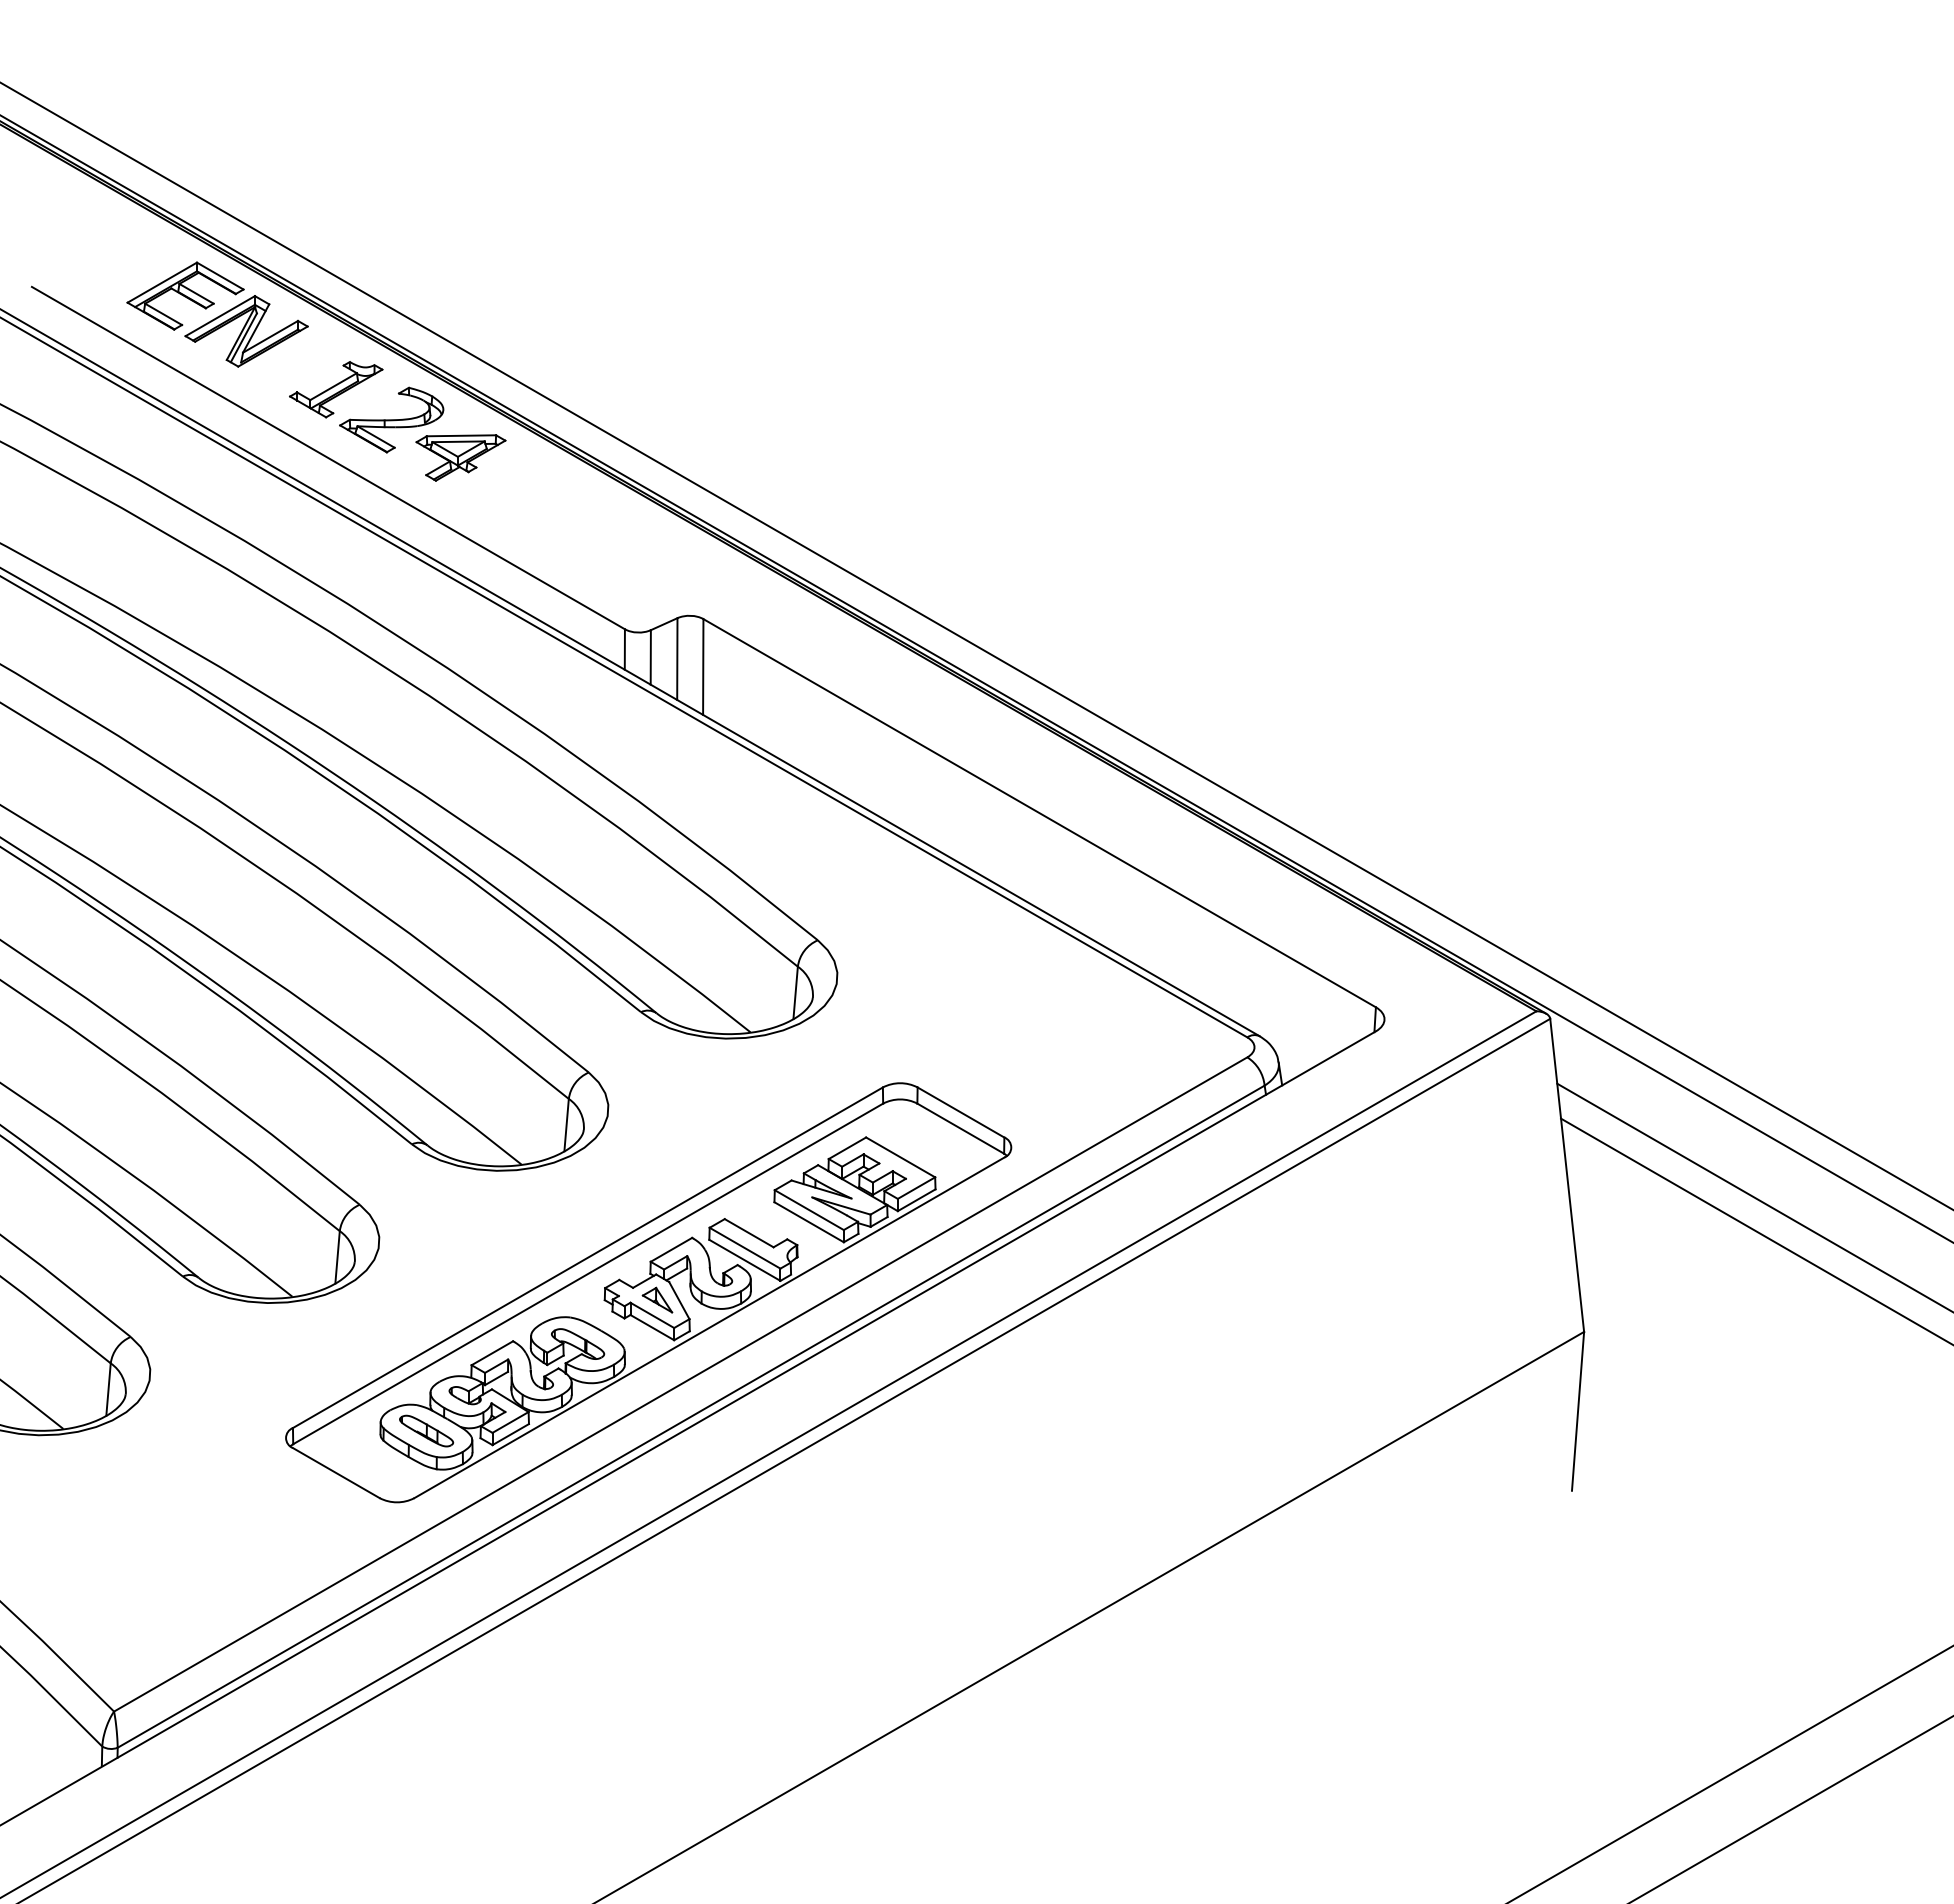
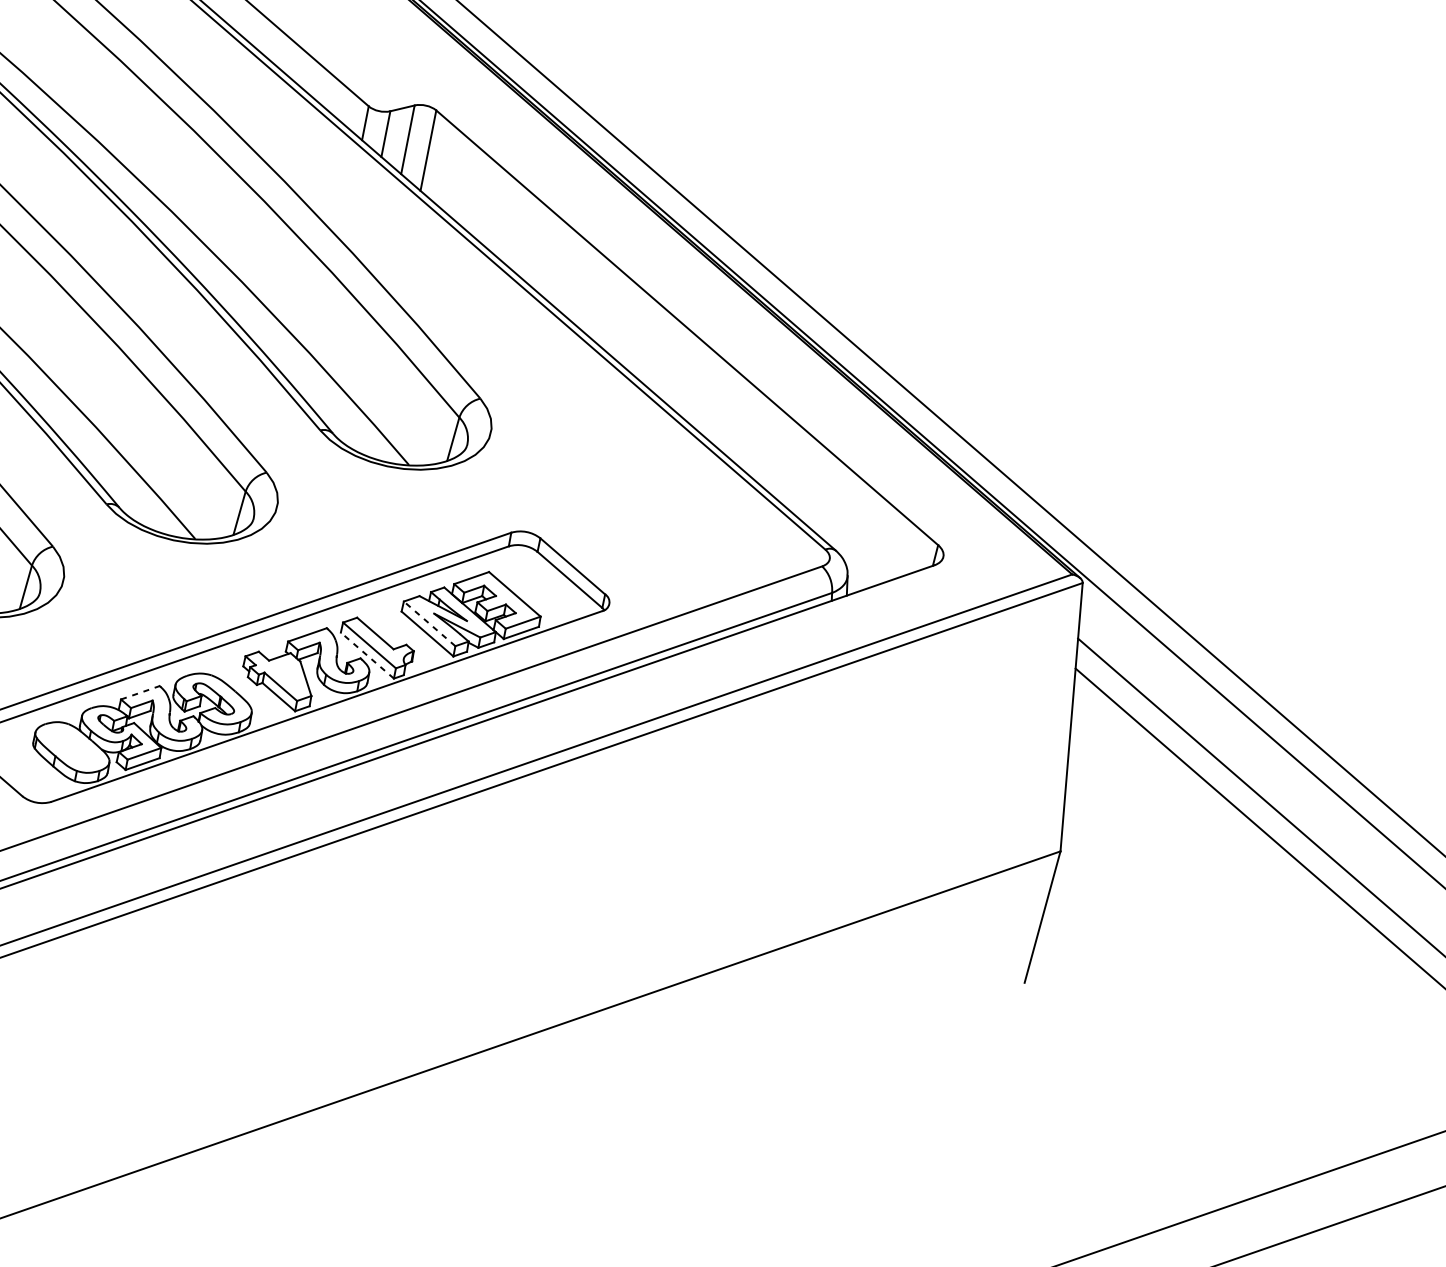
line: (809, 1210) -> (429, 624), solid -> dashed
line: (744, 1260) -> (367, 655), solid -> dashed
part: (657, 1299) -> (287, 674), removed
line: (492, 1353) -> (140, 693), solid -> dashed
part: (426, 1430) -> (72, 746), removed

